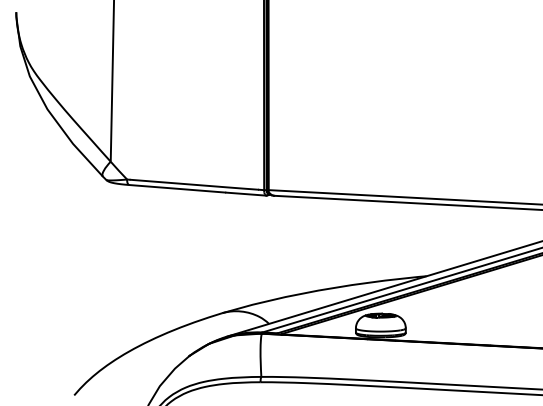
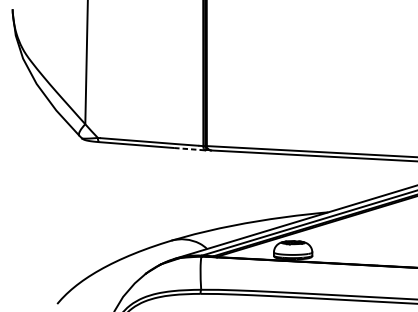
line: (246, 194) -> (189, 149), solid -> dashed

